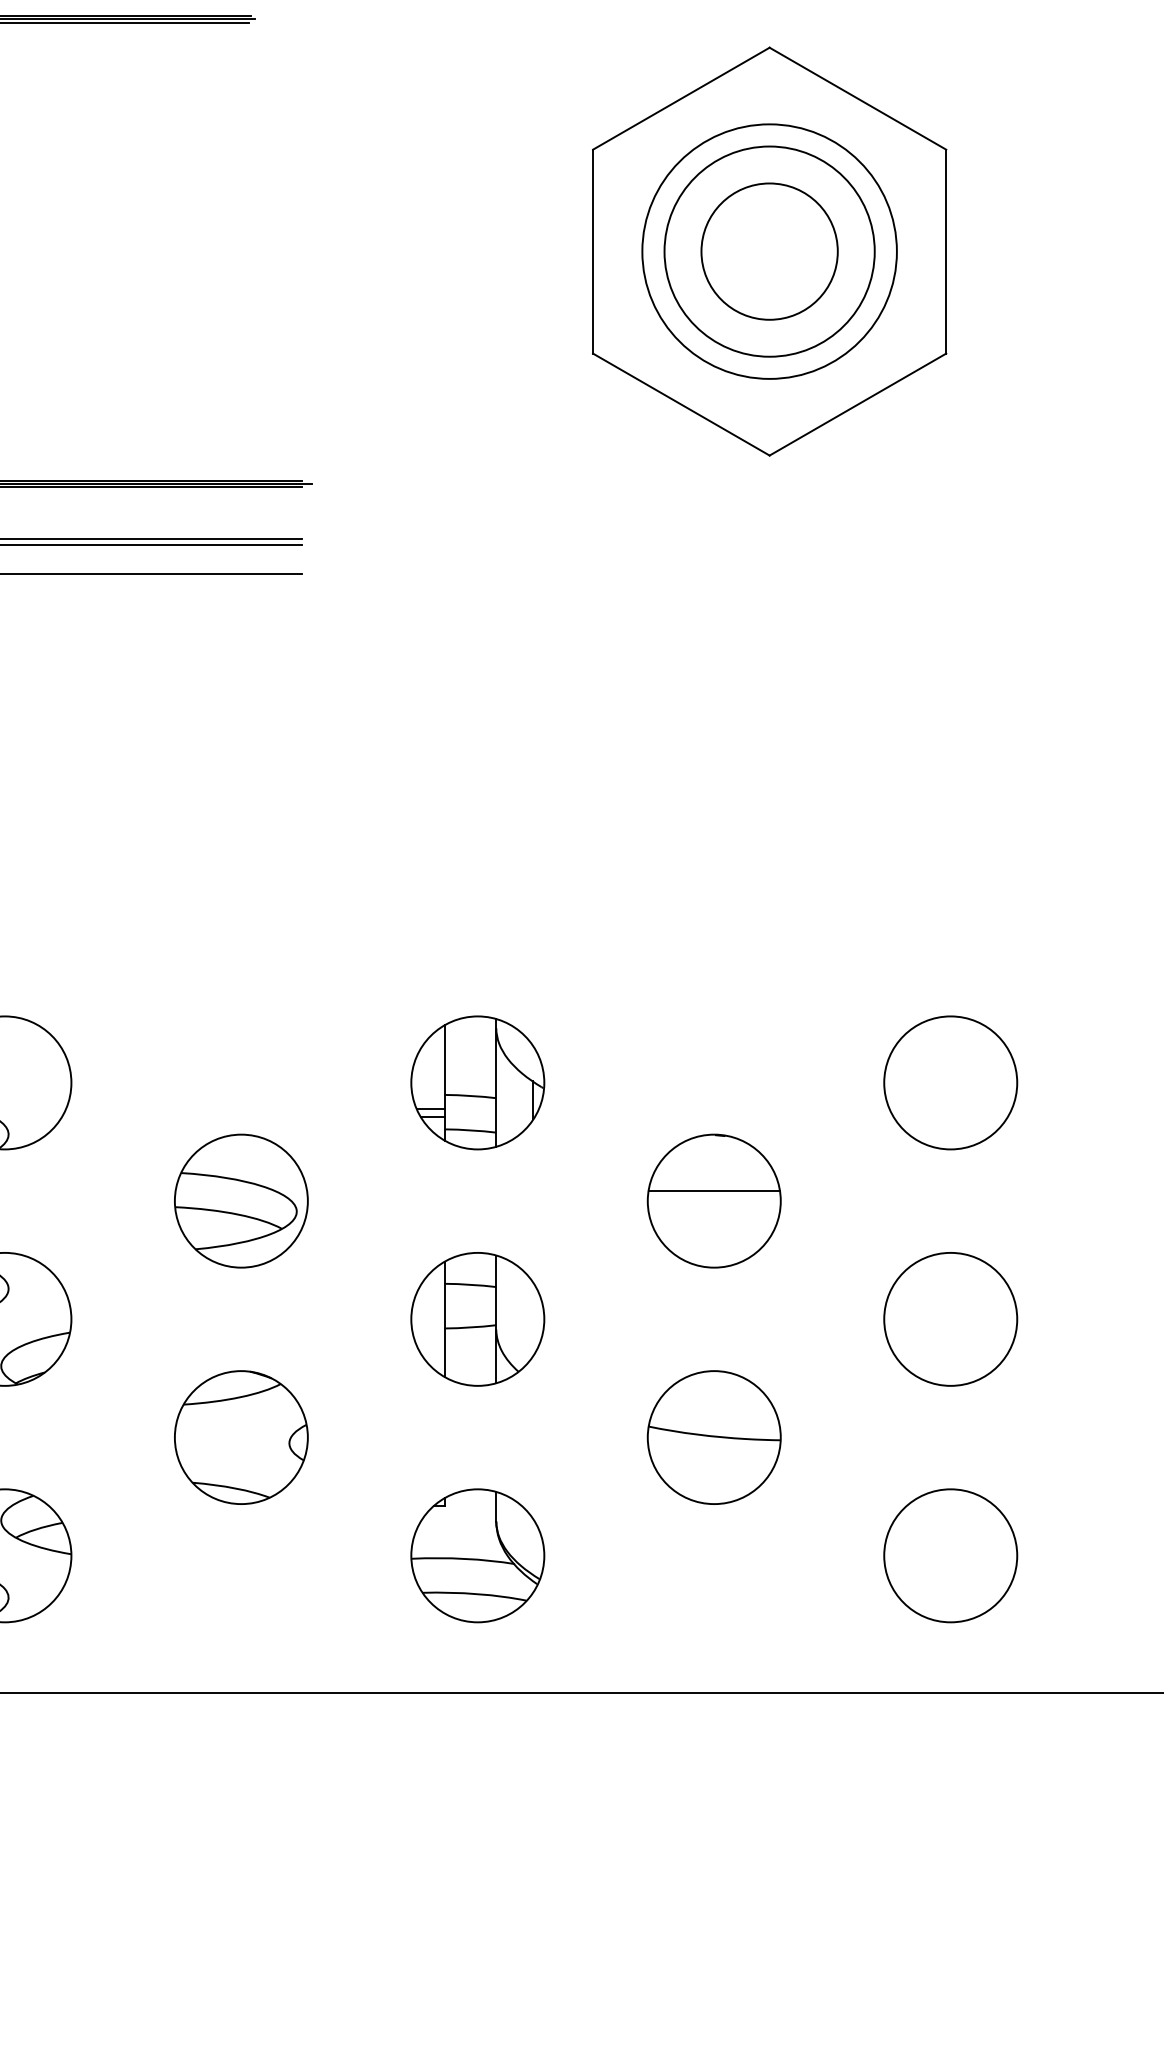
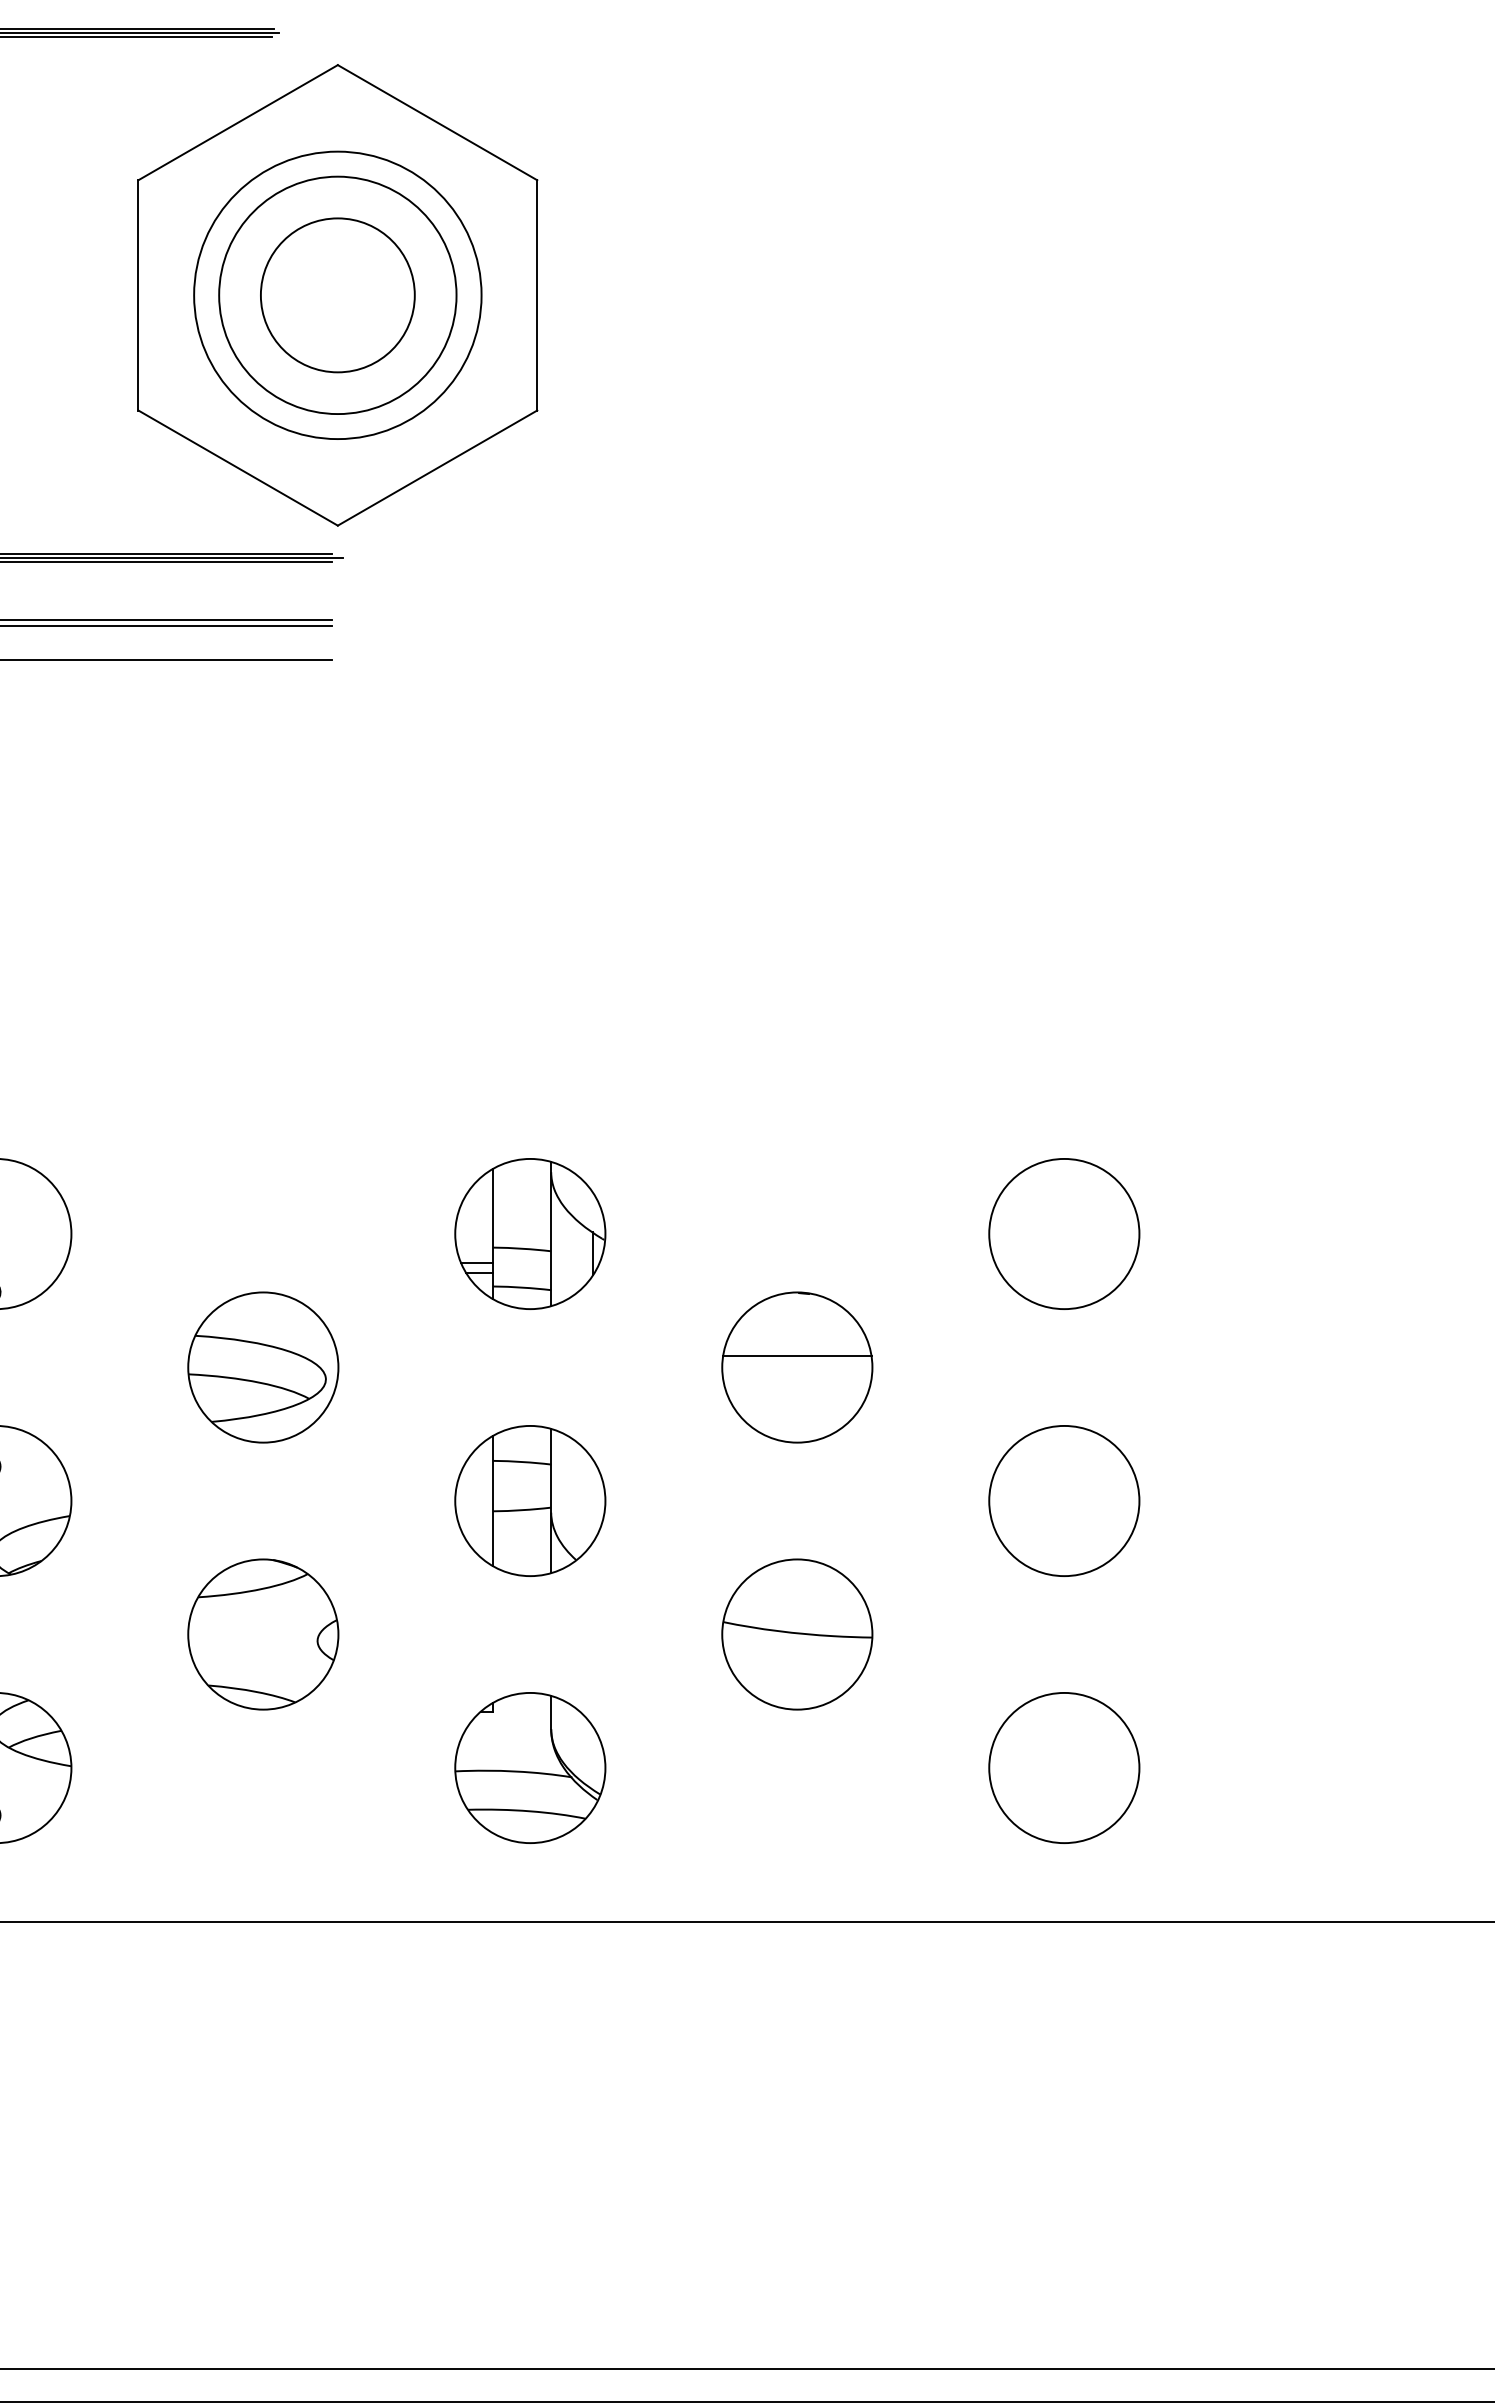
part: (769, 251) -> (337, 295), moved

